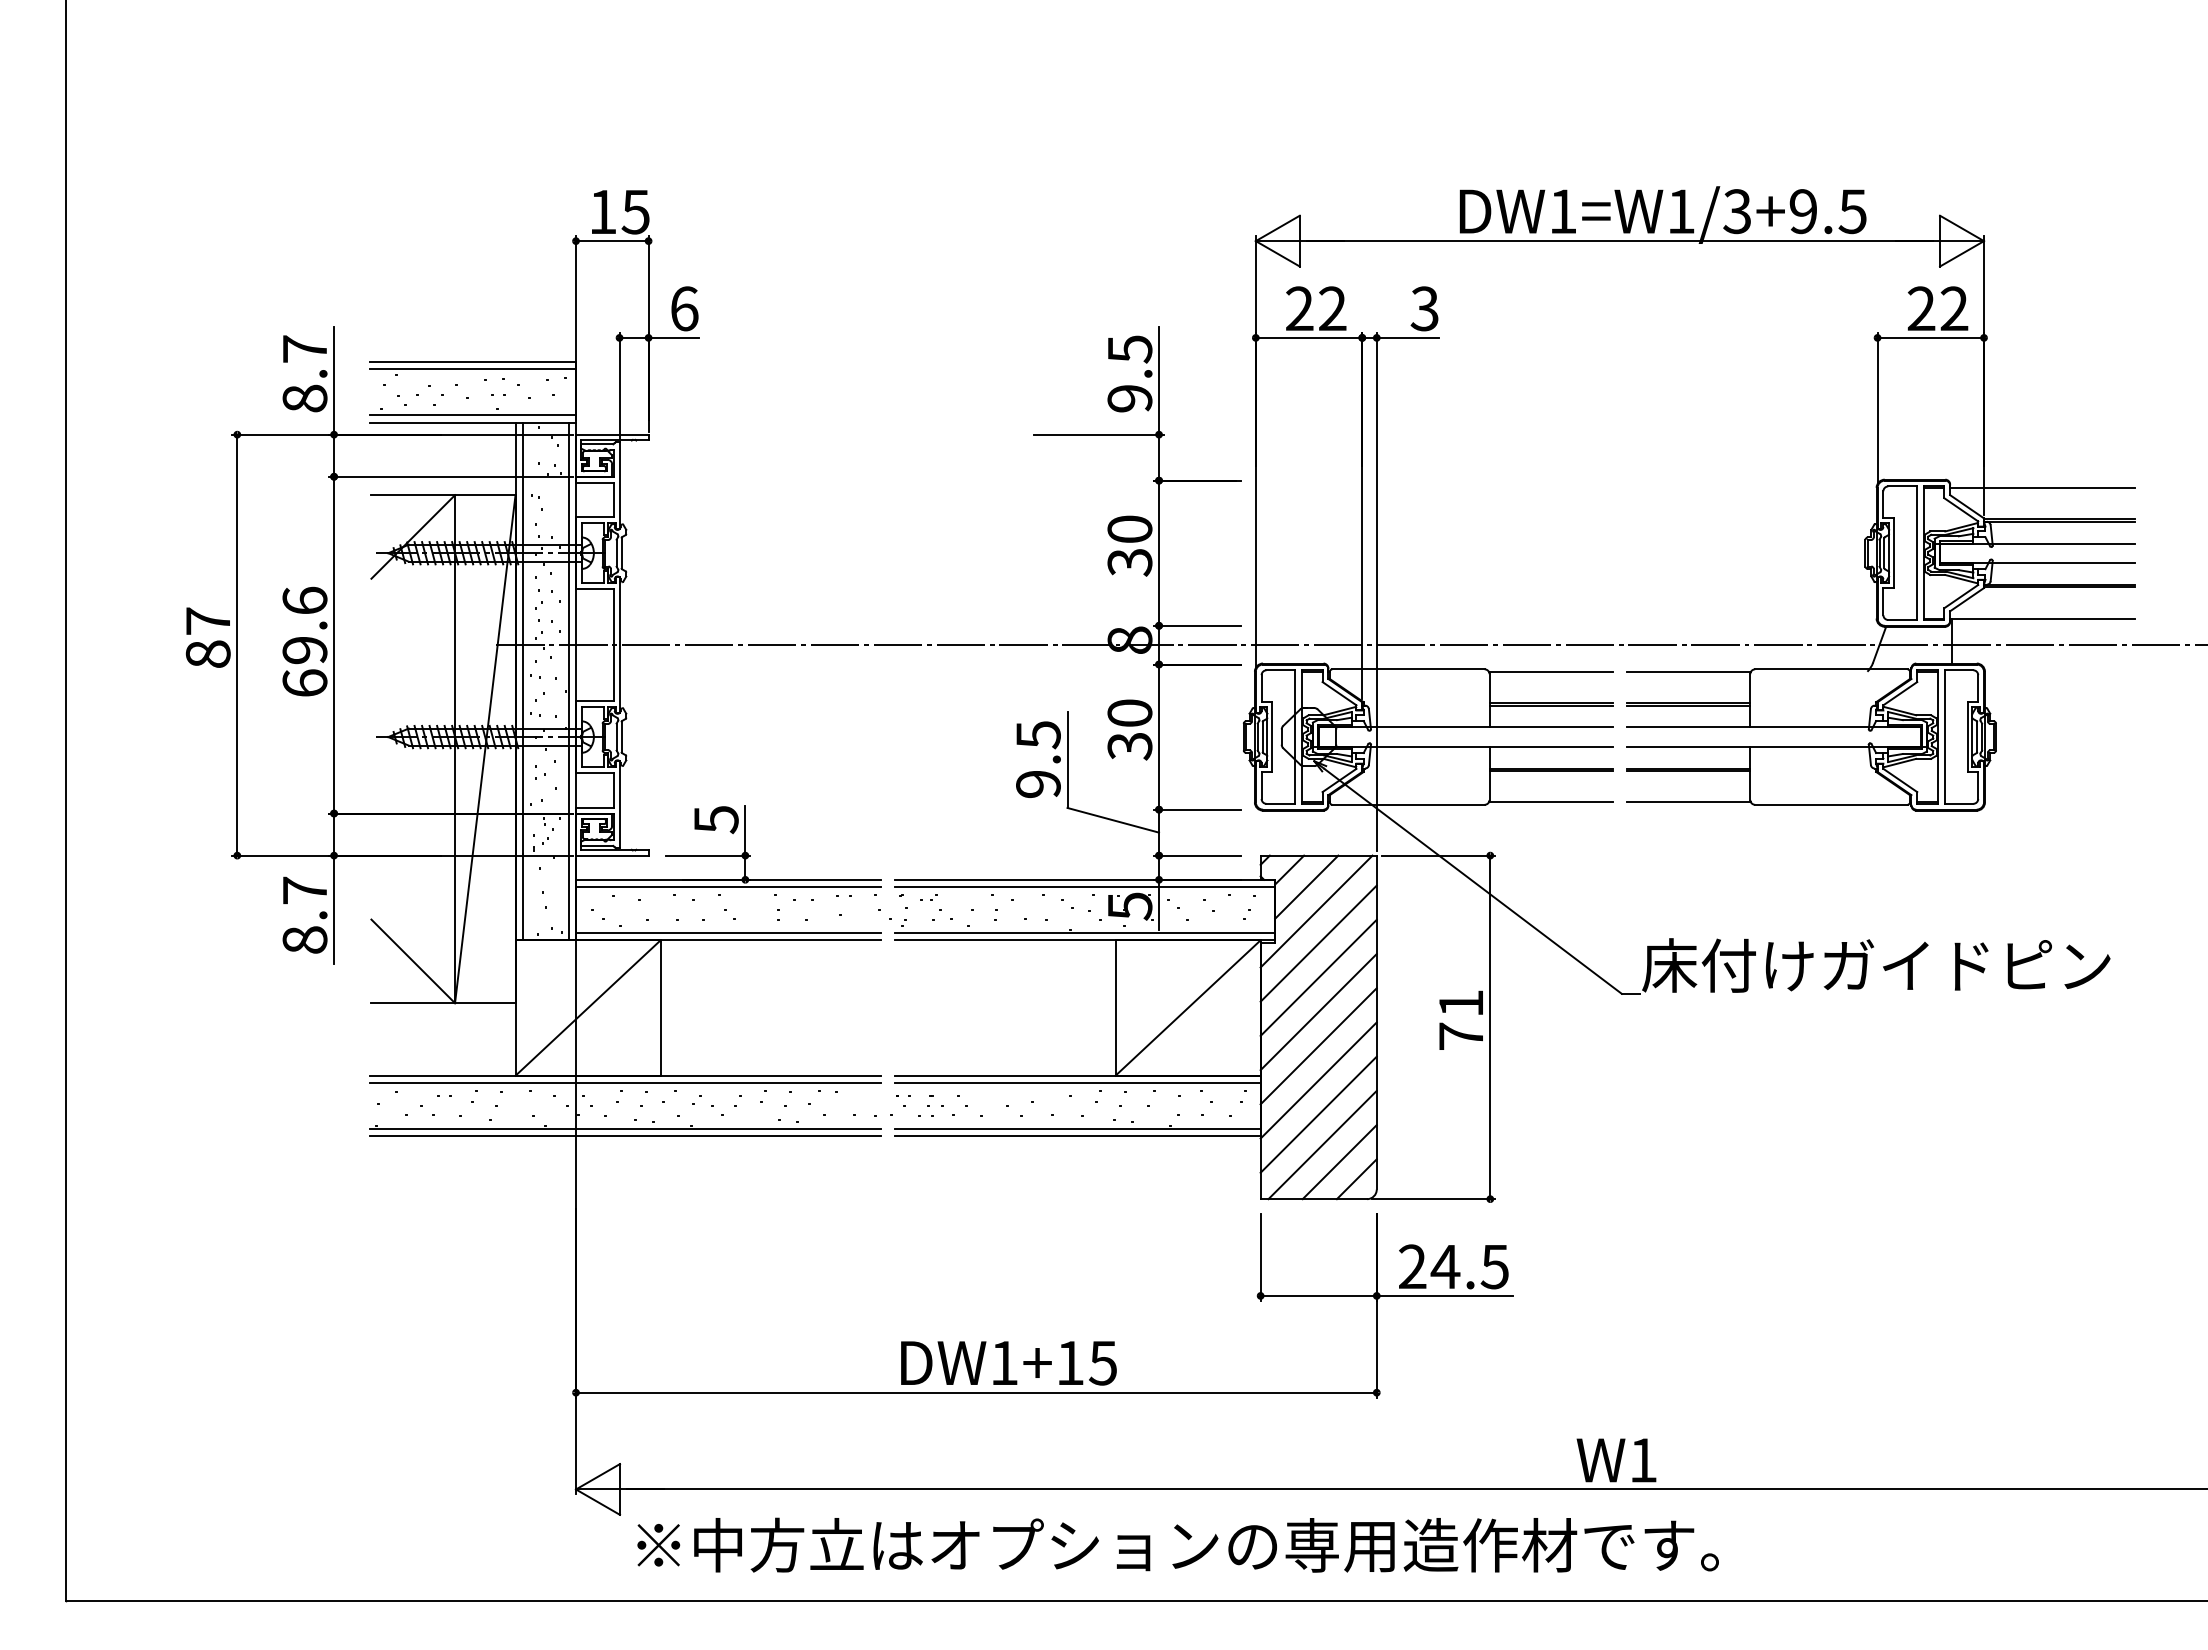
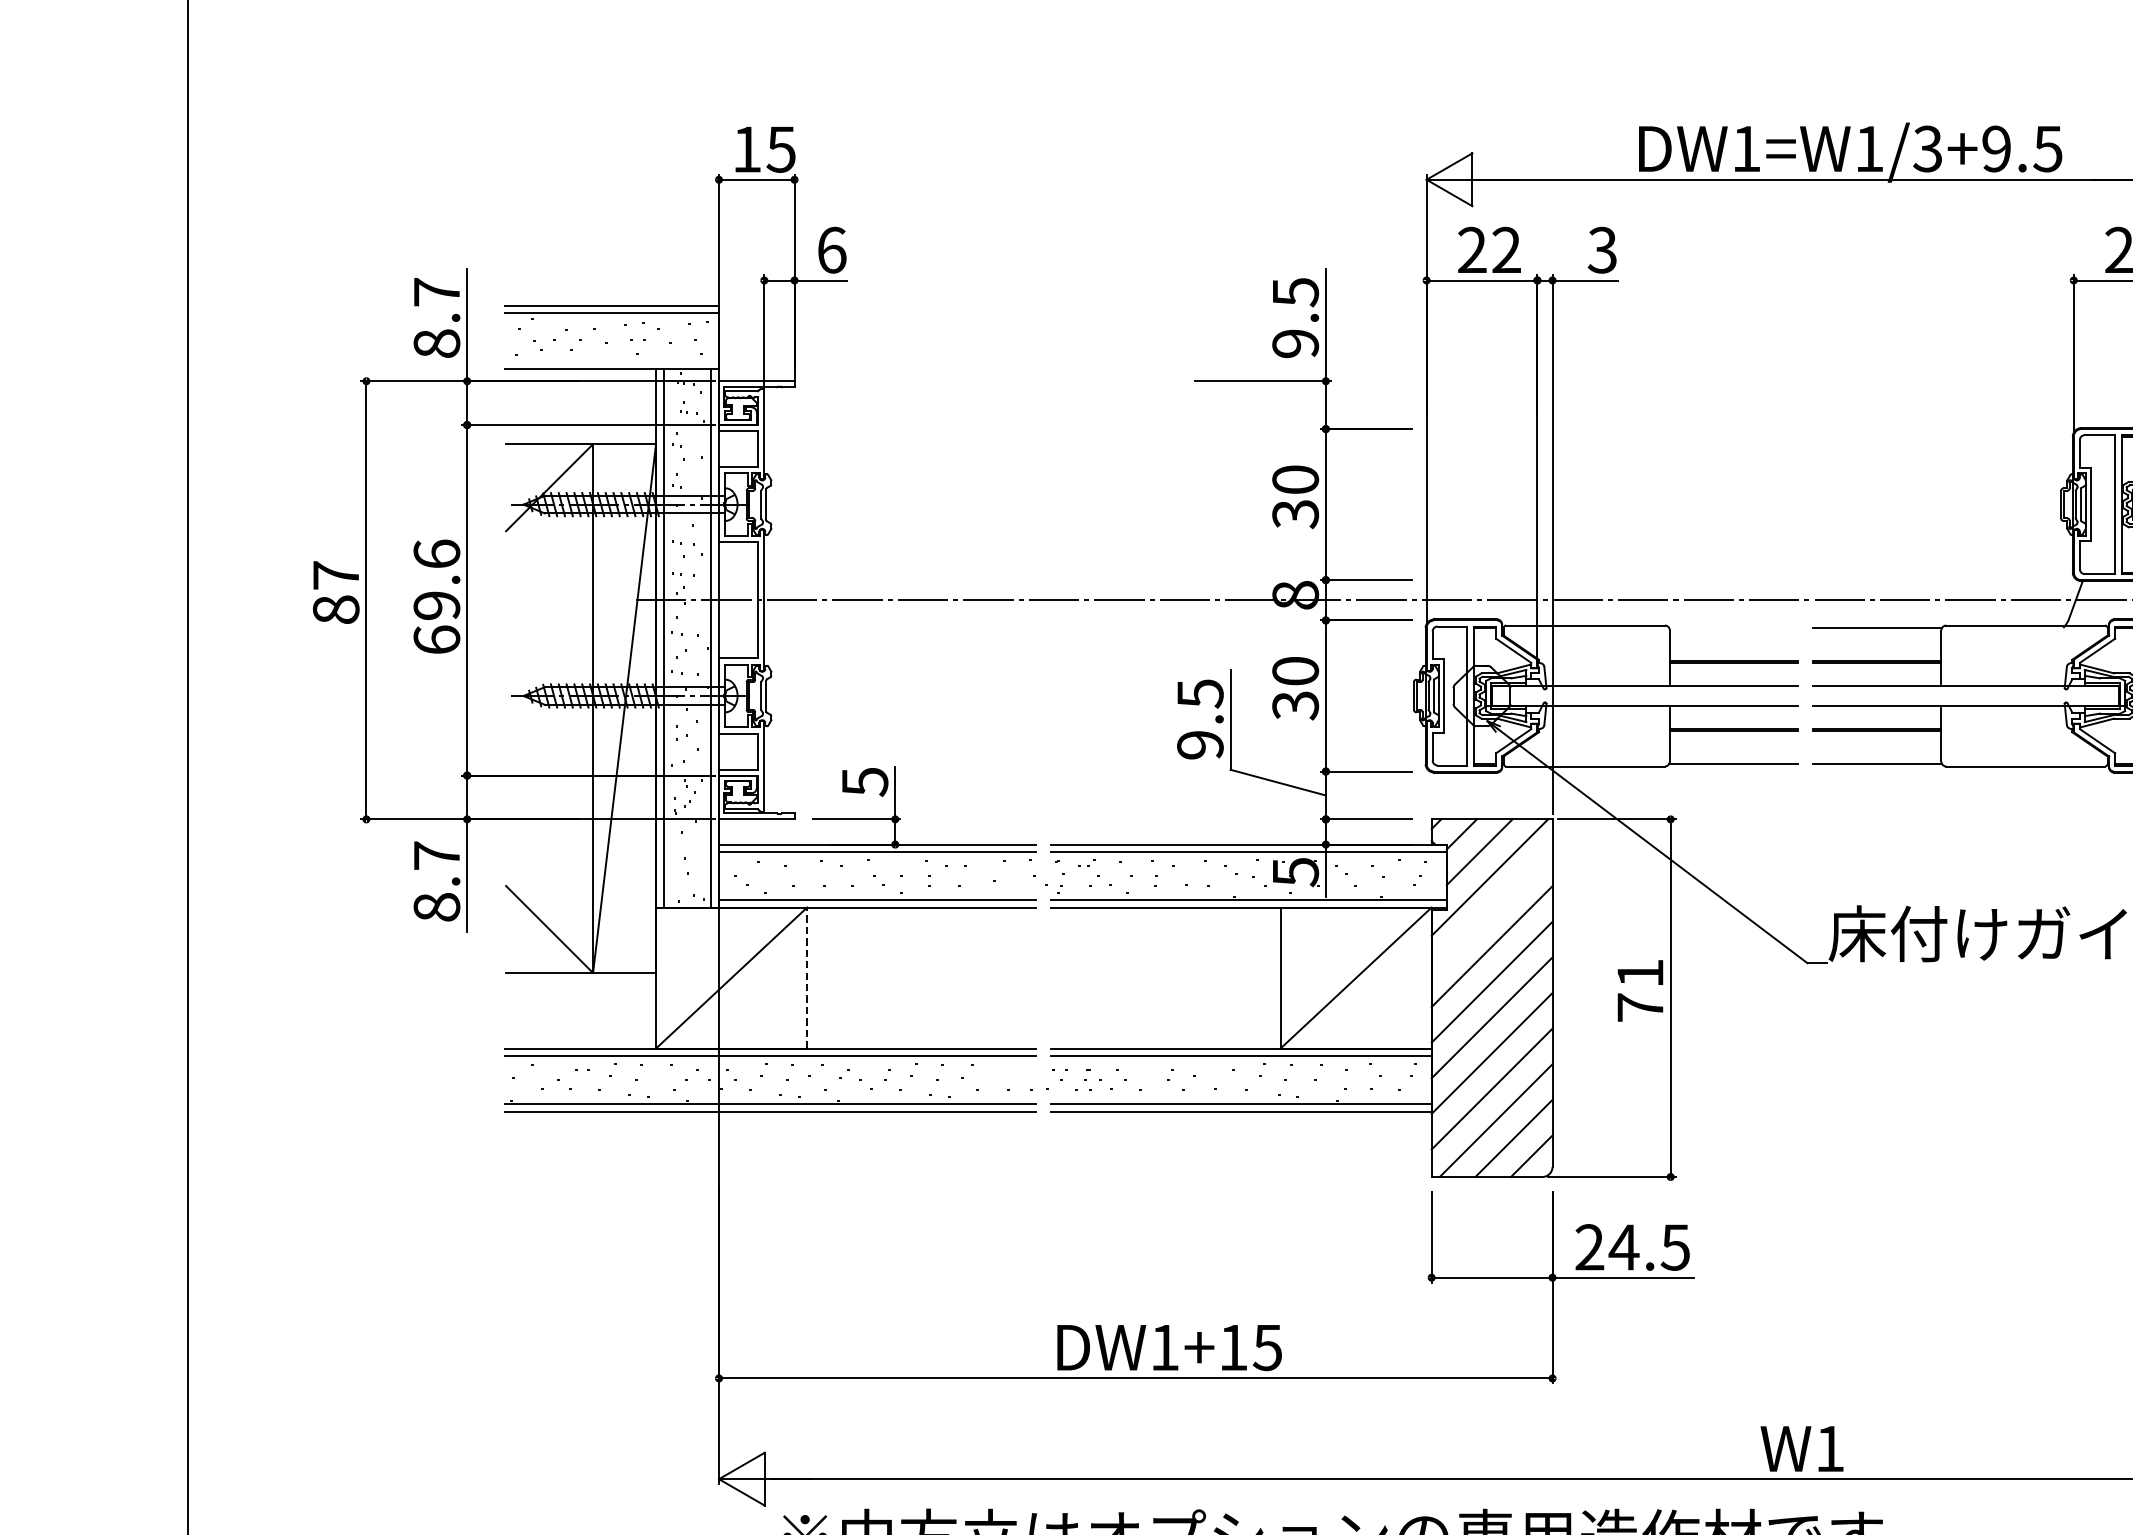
line: (473, 415) -> (612, 361), removed
line: (1550, 671) -> (1733, 627), removed
line: (1318, 943) -> (1491, 910), removed
line: (660, 1008) -> (806, 978), solid -> dashed

